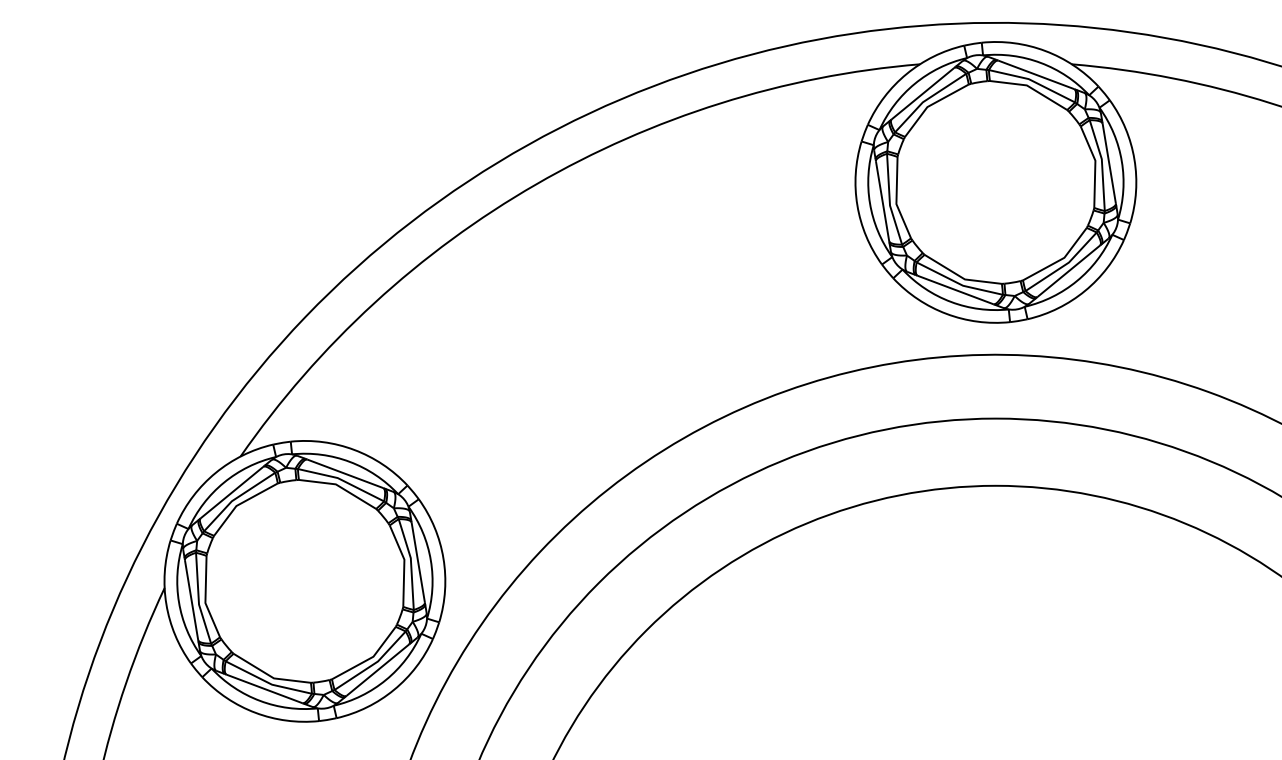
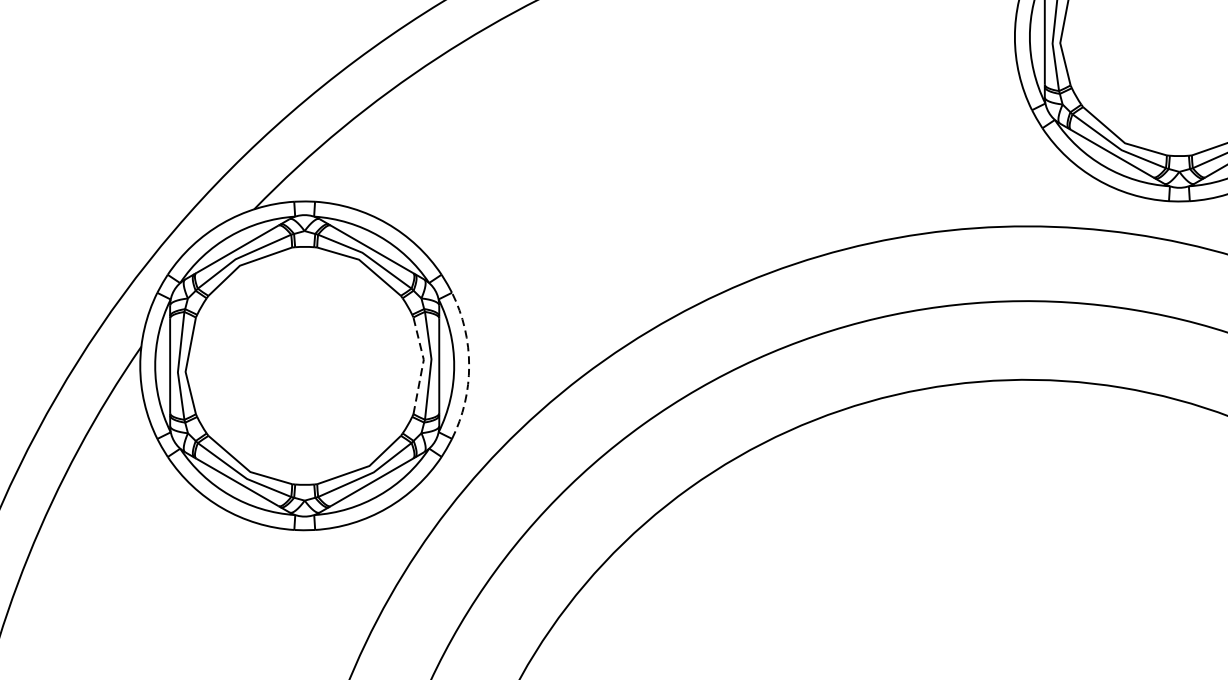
line: (443, 558) -> (469, 365), solid -> dashed
line: (404, 563) -> (423, 364), solid -> dashed

